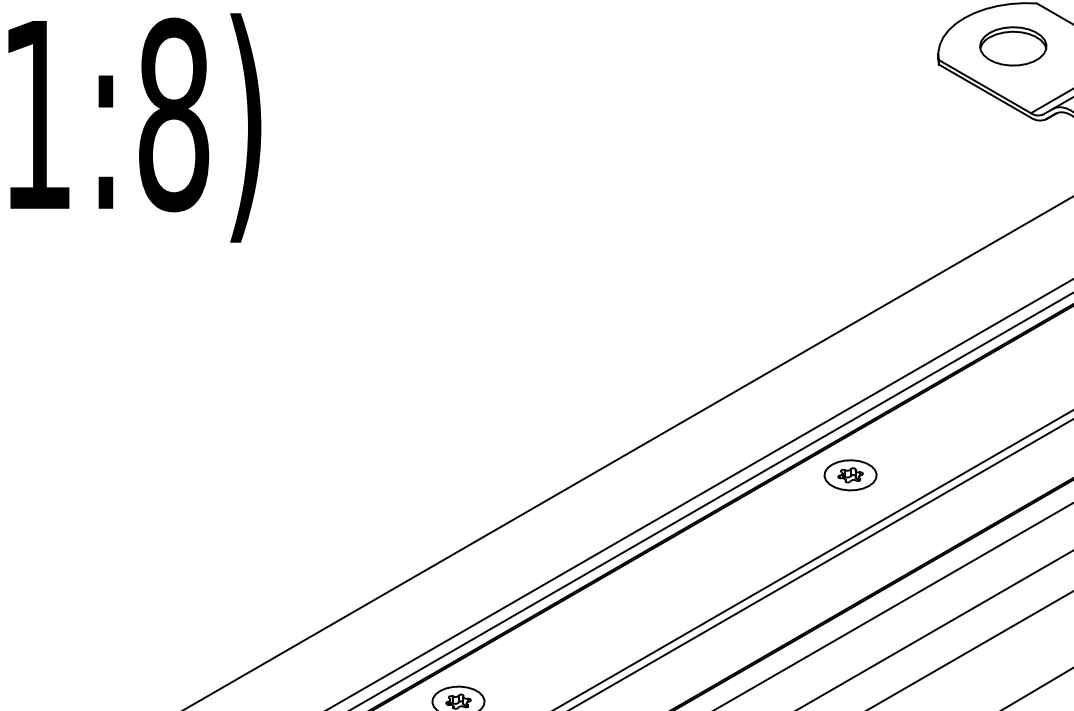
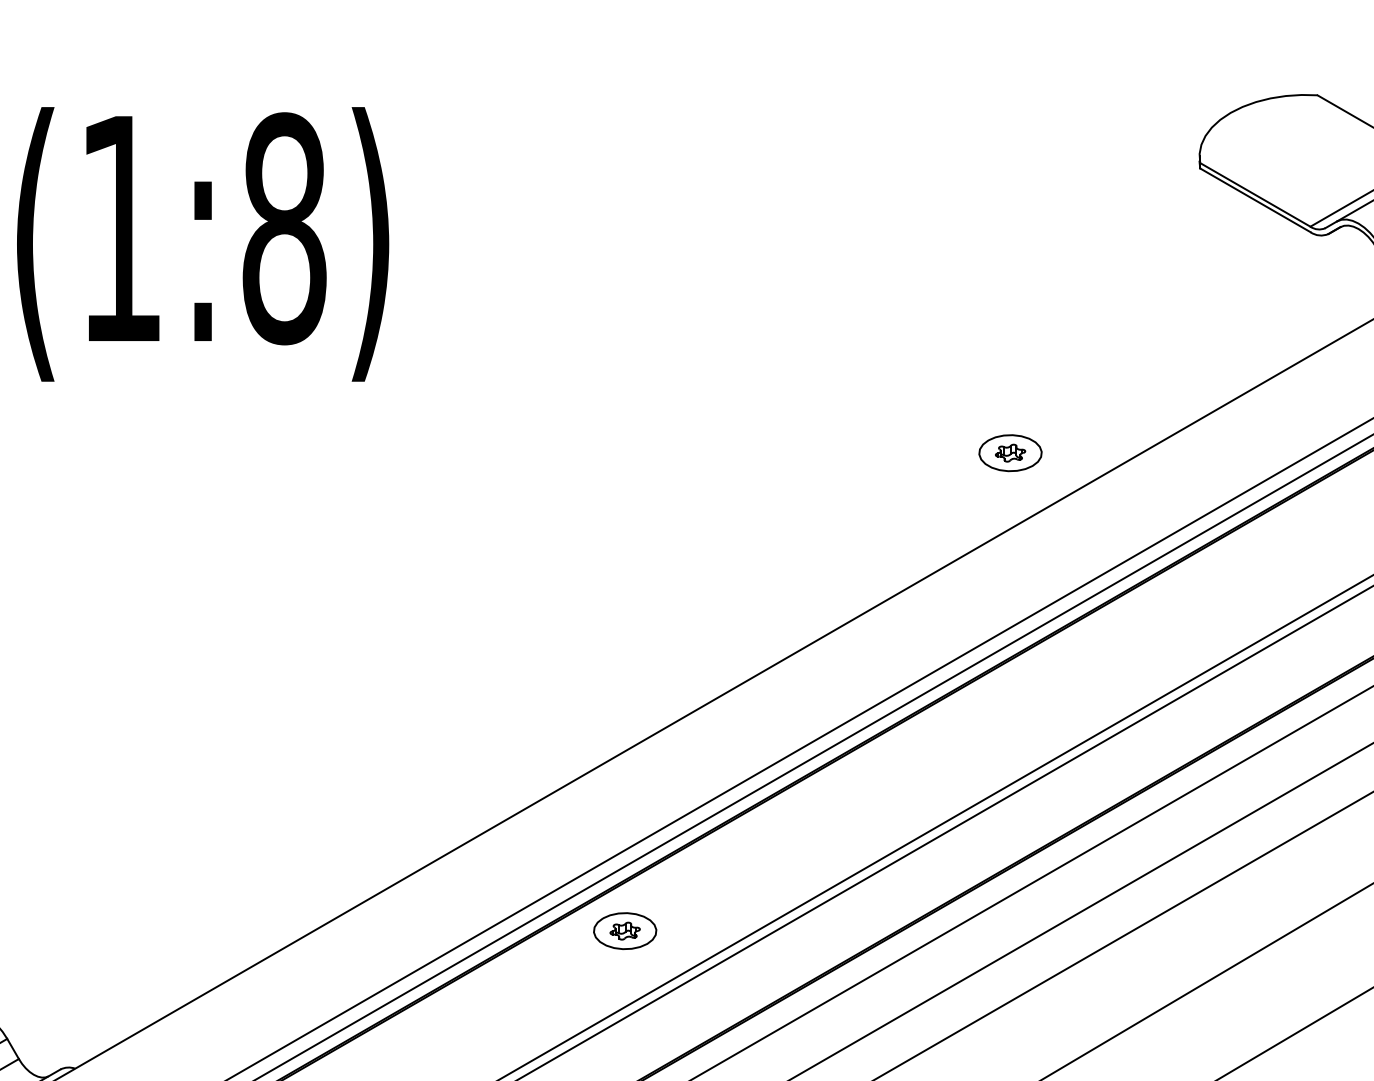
part: (1012, 46) -> (1288, 146), removed
part: (850, 475) -> (1010, 453), moved

